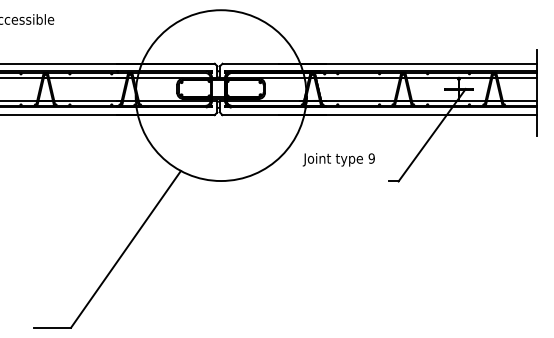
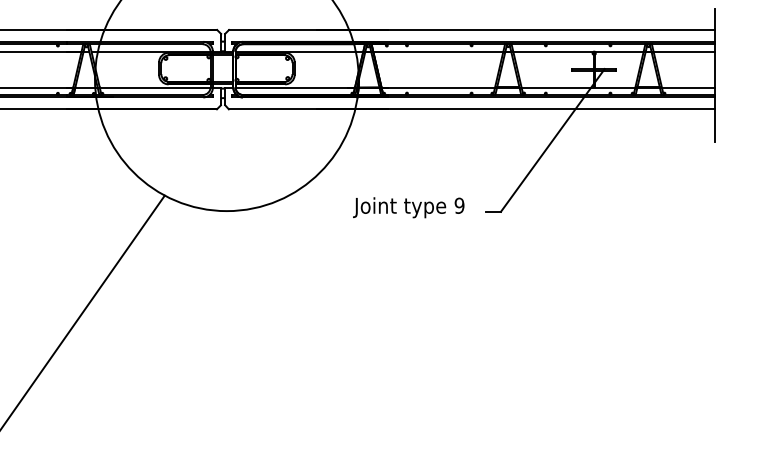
text: (338, 159) -> (408, 207), moved

